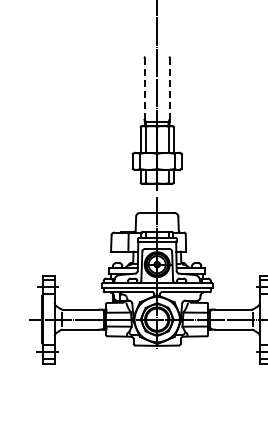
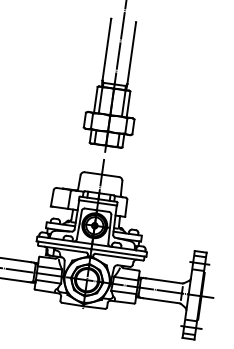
line: (144, 89) -> (106, 50), dashed -> solid
line: (169, 89) -> (131, 54), dashed -> solid

